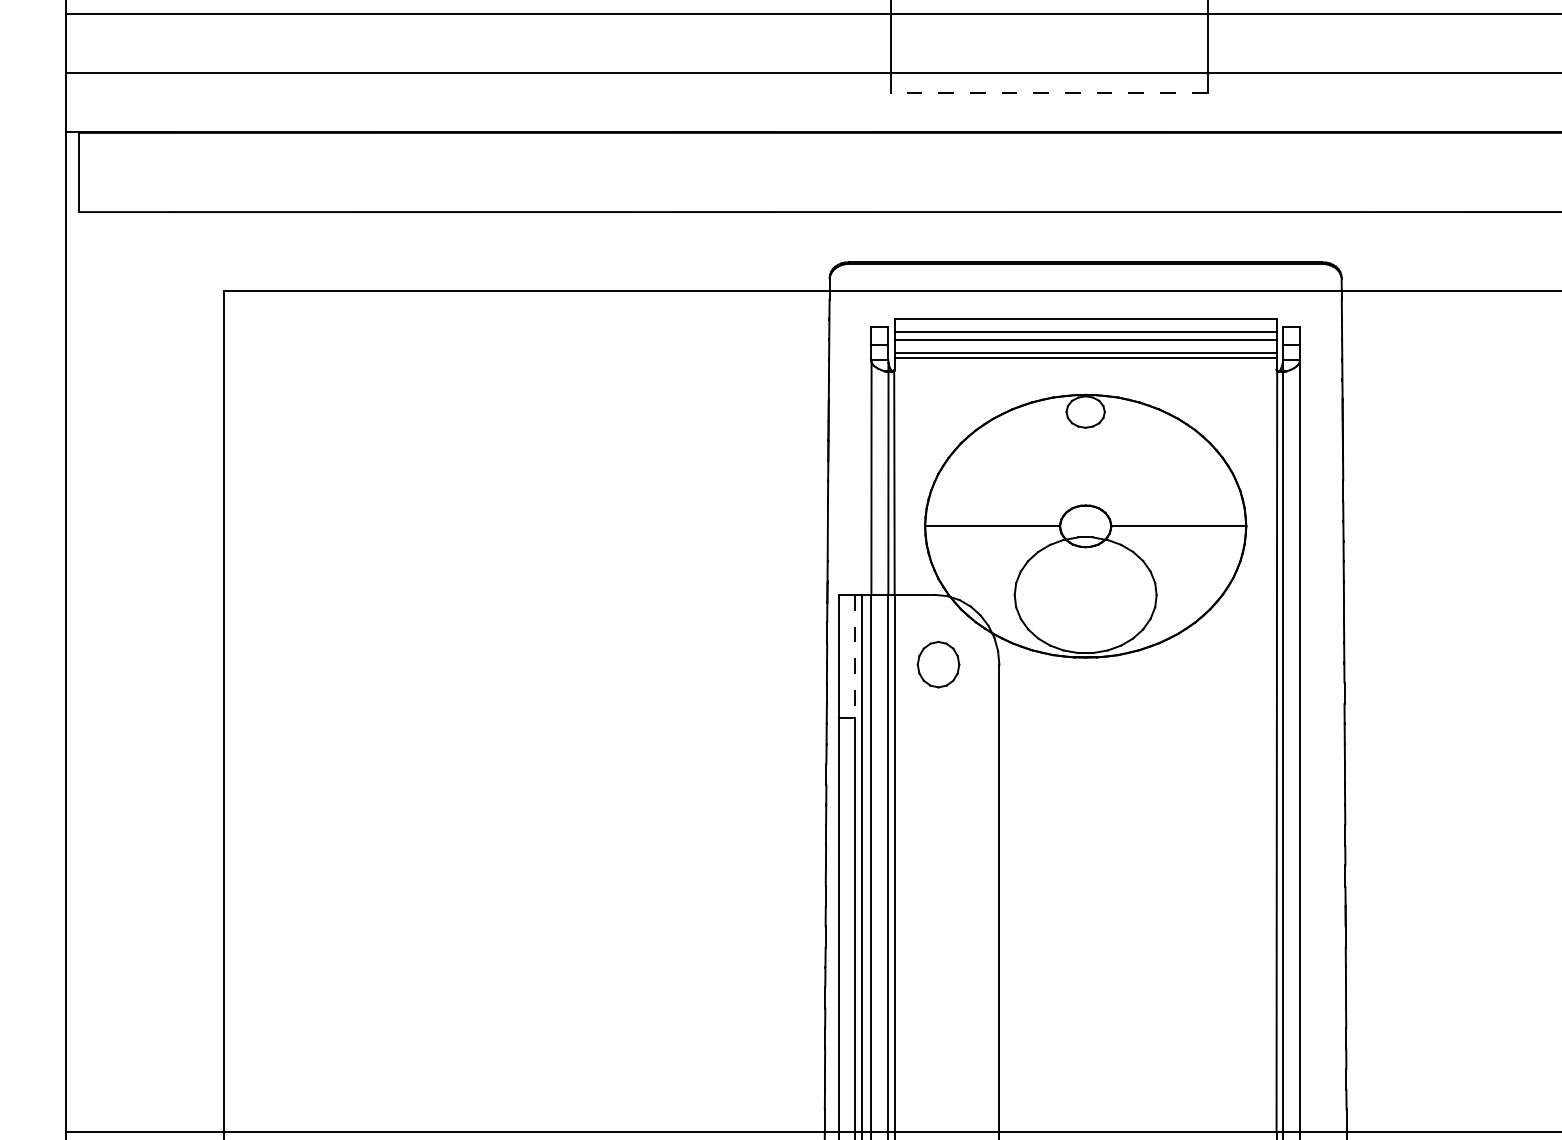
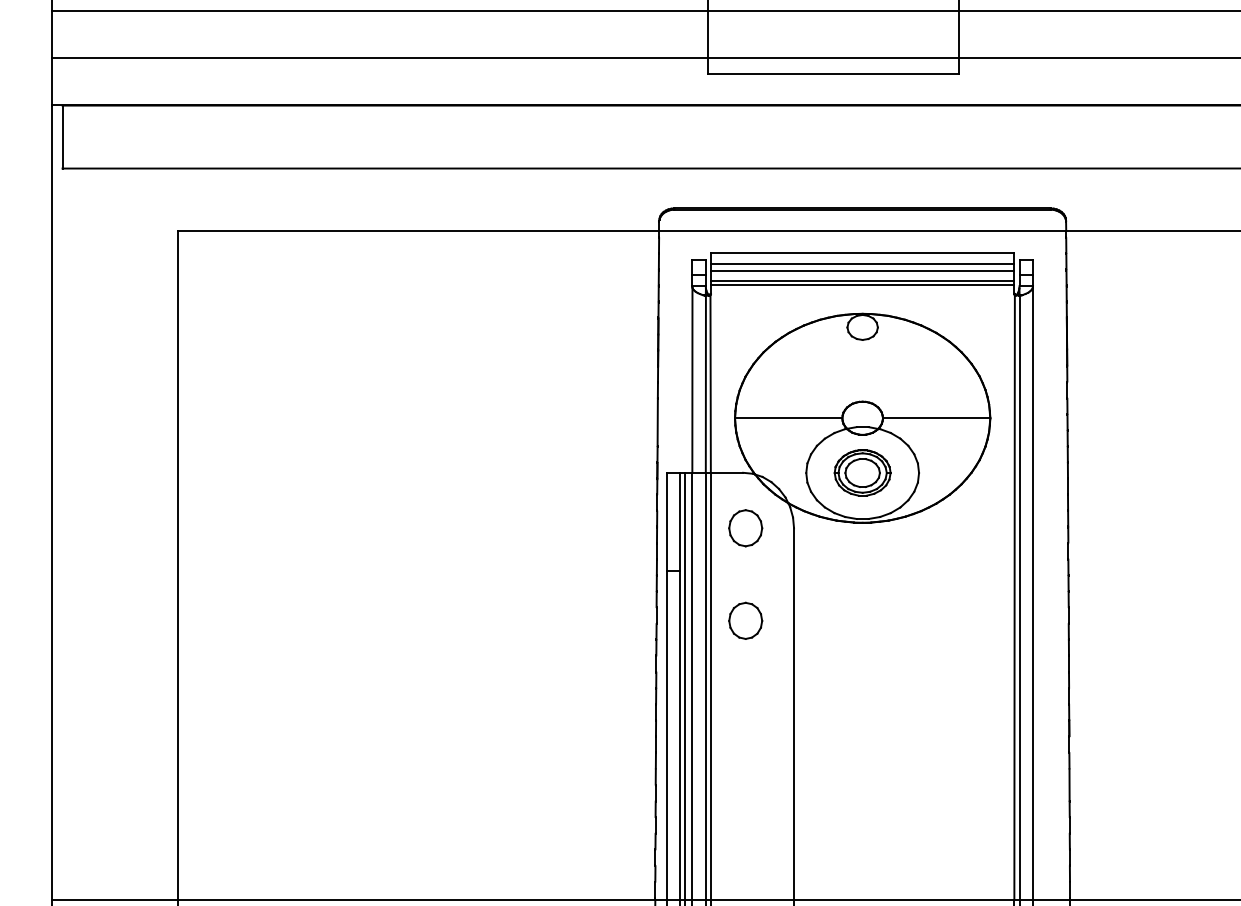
line: (1048, 92) -> (833, 73), dashed -> solid
part: (1085, 594) -> (862, 472), added
line: (855, 656) -> (679, 521), dashed -> solid
part: (938, 780) -> (745, 620), added

